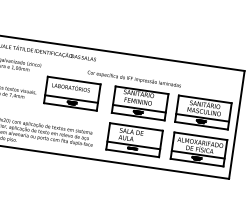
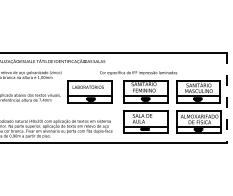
line: (236, 125) -> (226, 98), solid -> dashed

